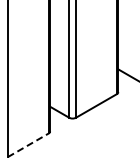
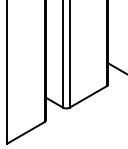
line: (28, 145) -> (25, 133), dashed -> solid

